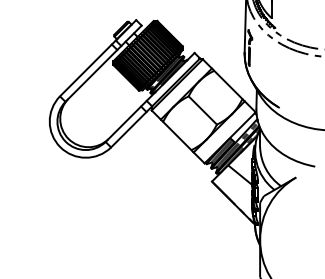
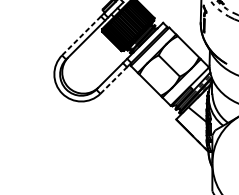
line: (85, 70) -> (81, 35), solid -> dashed
line: (129, 129) -> (114, 80), solid -> dashed

